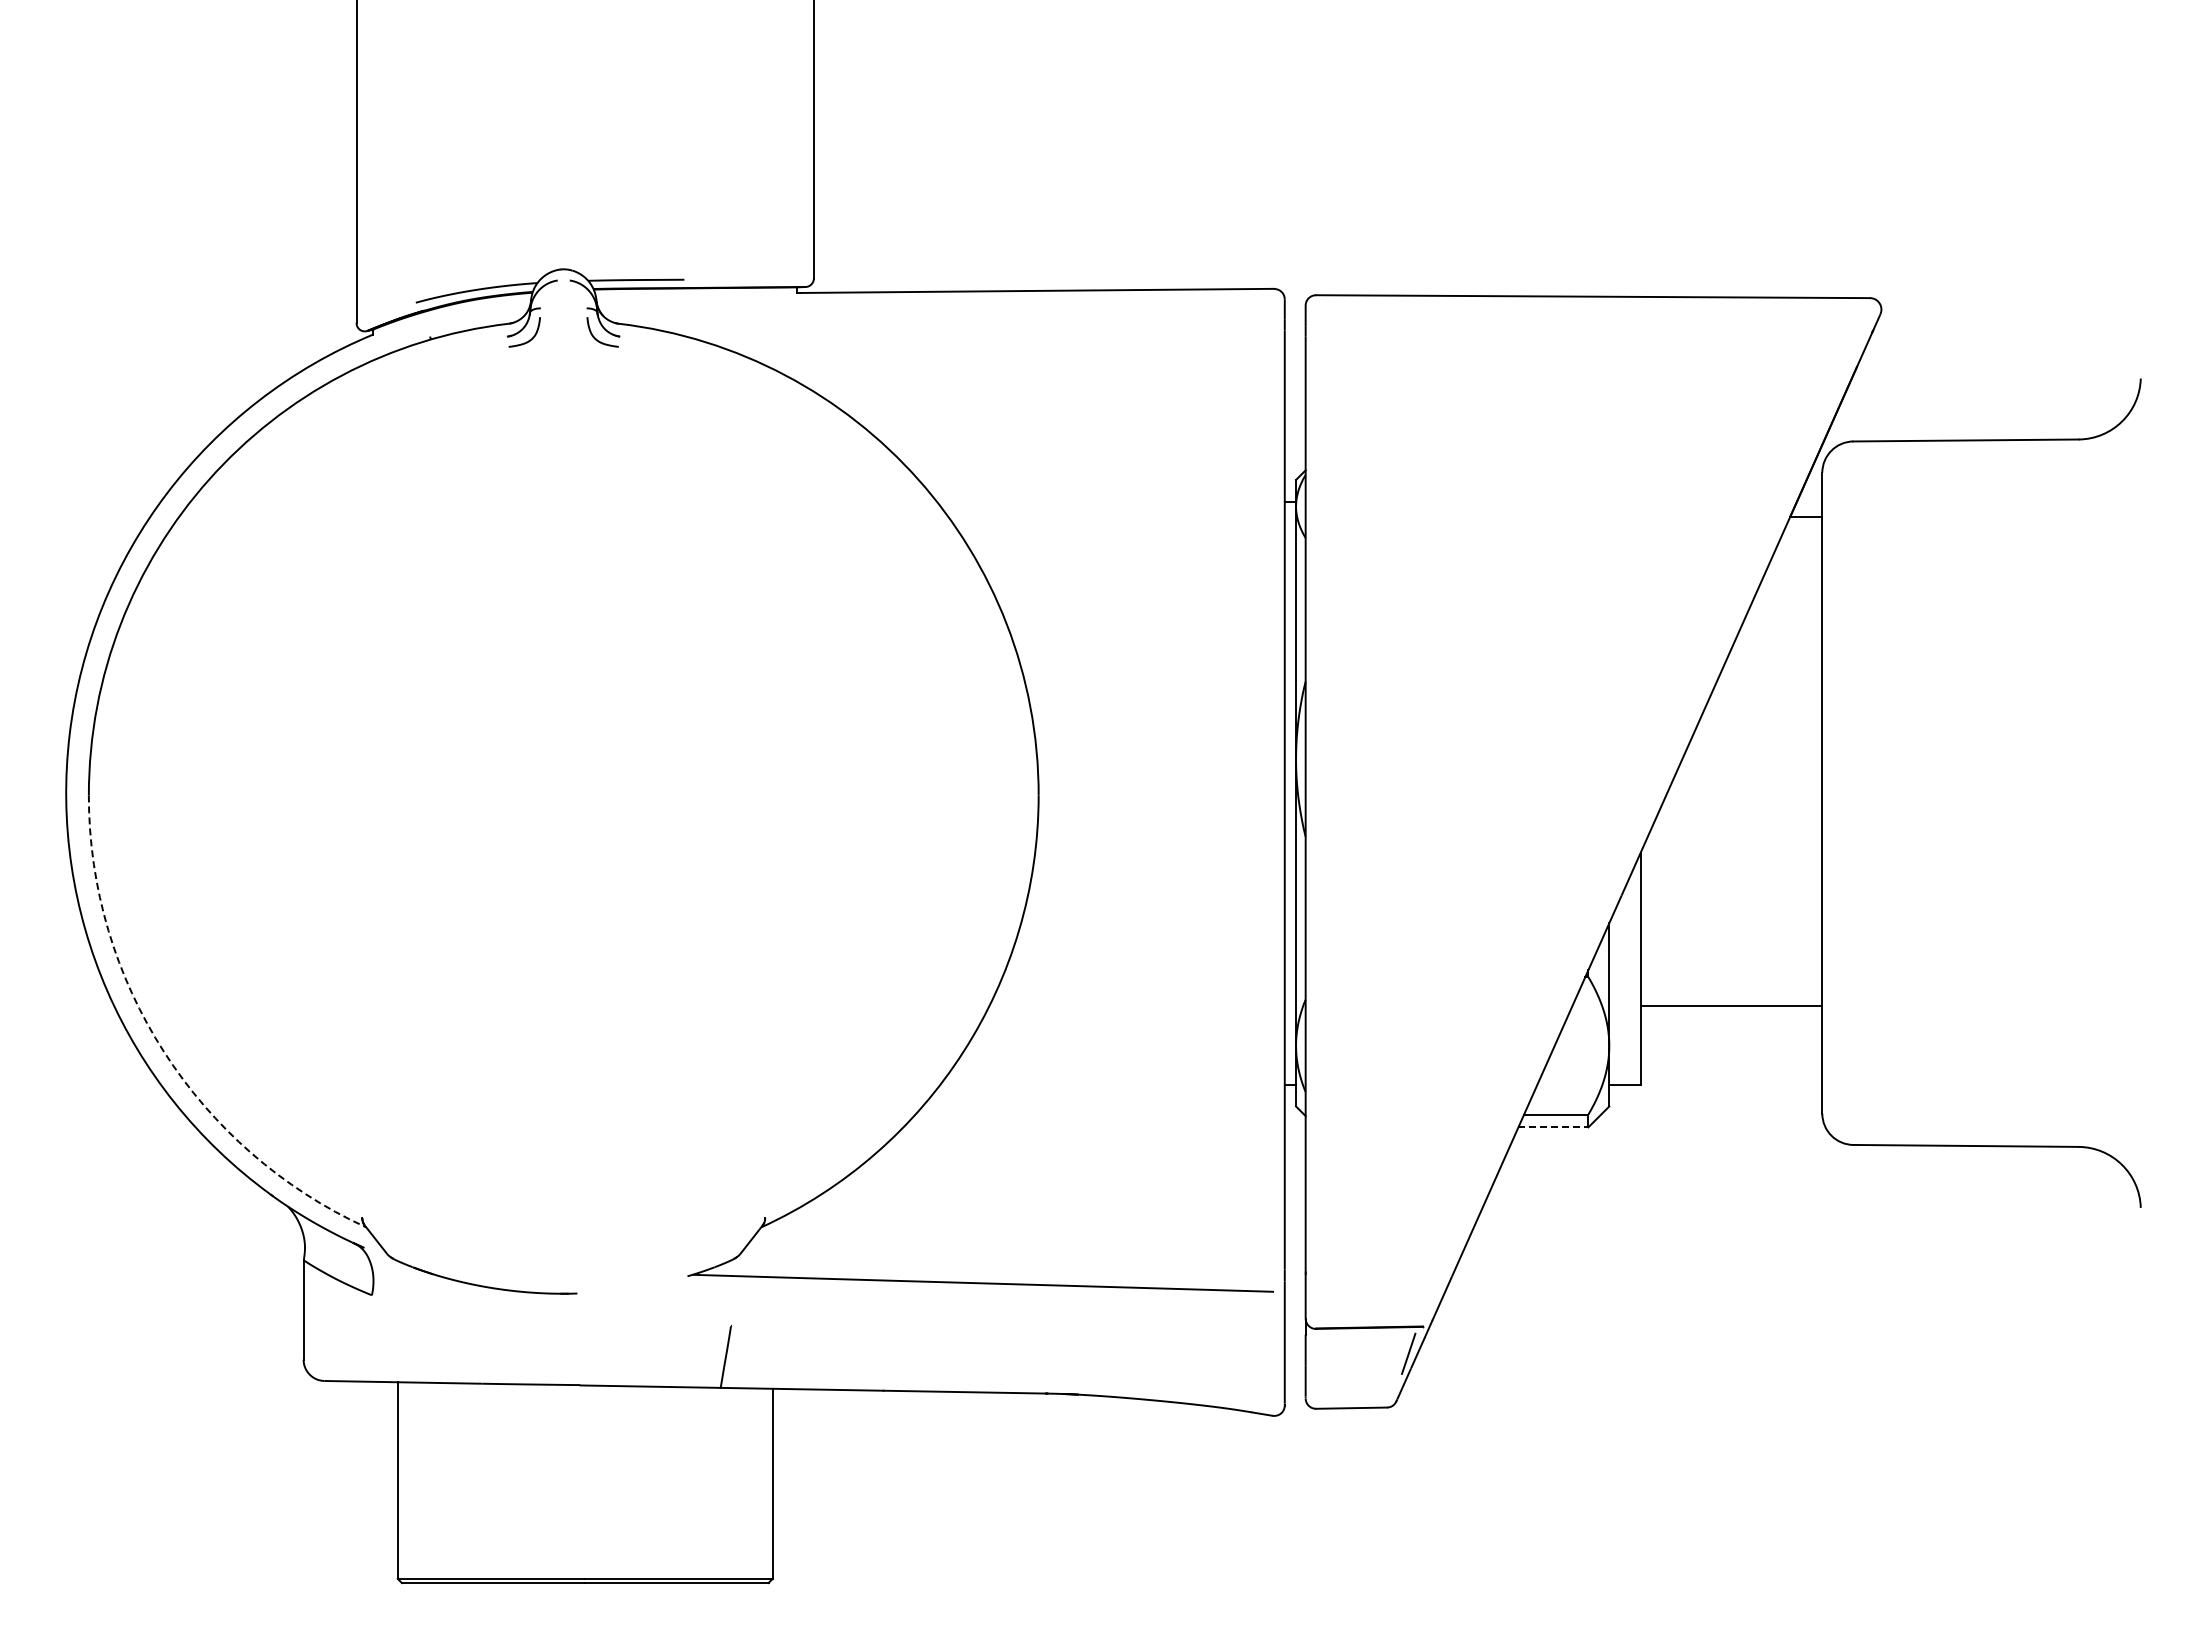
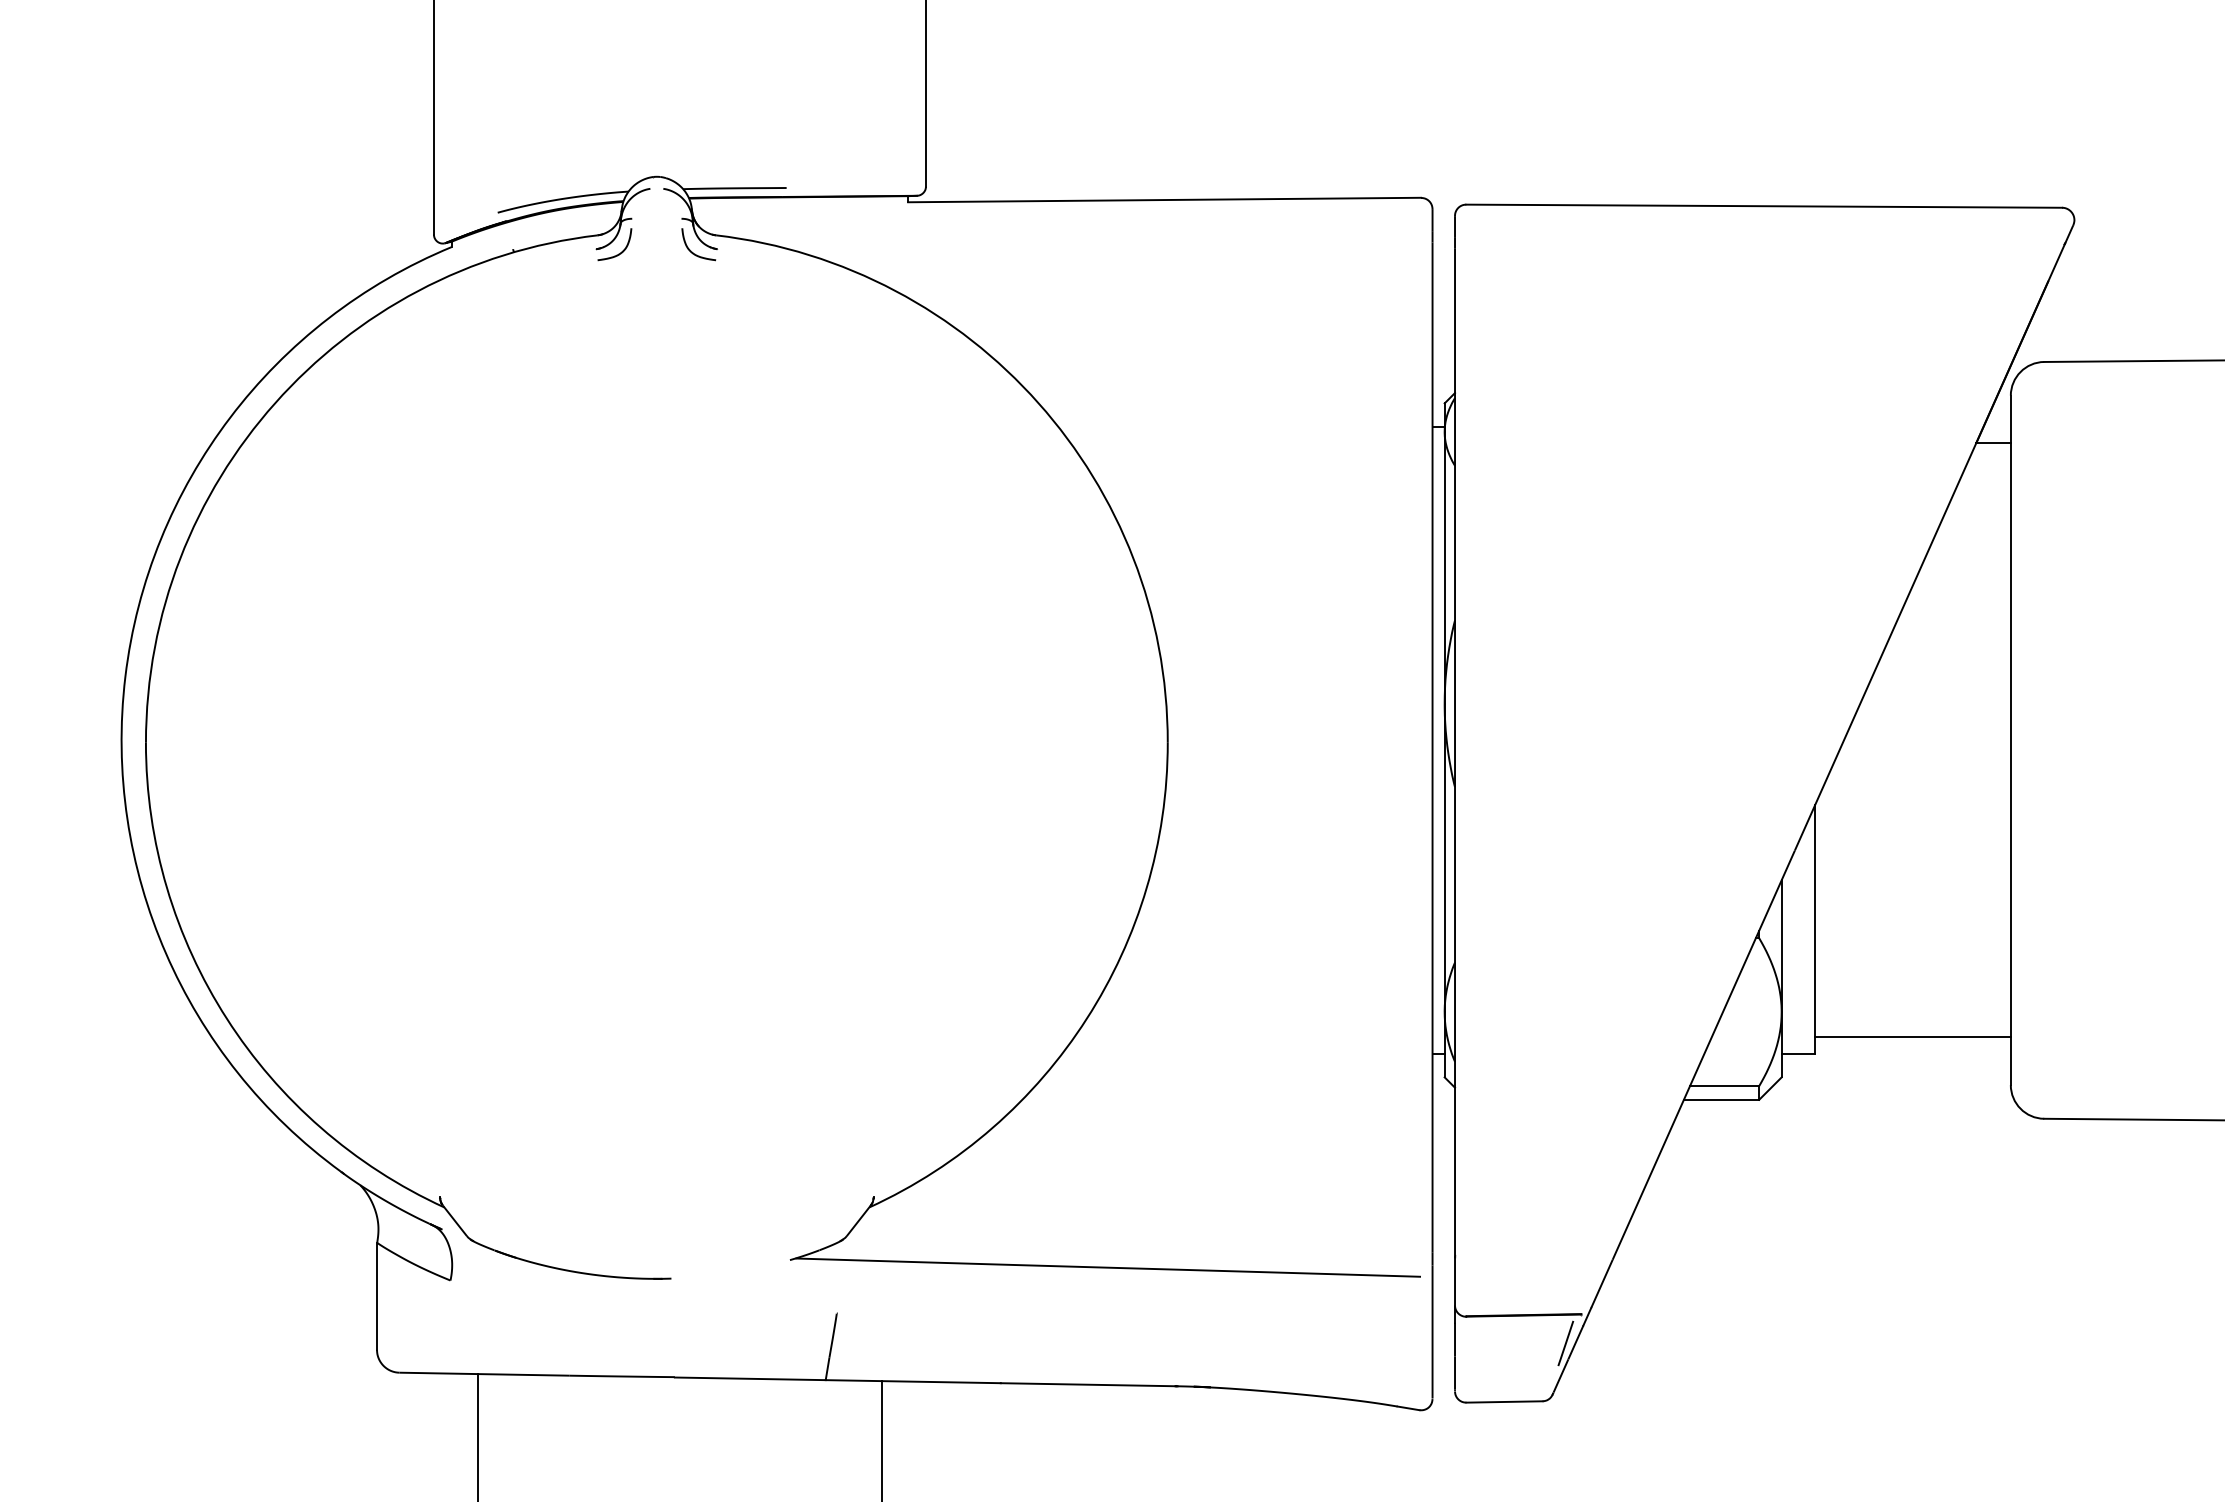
line: (1731, 1006) -> (1913, 1037), moved
arc: (164, 1052) -> (227, 1019), dashed -> solid
line: (1553, 1127) -> (1721, 1100), dashed -> solid

